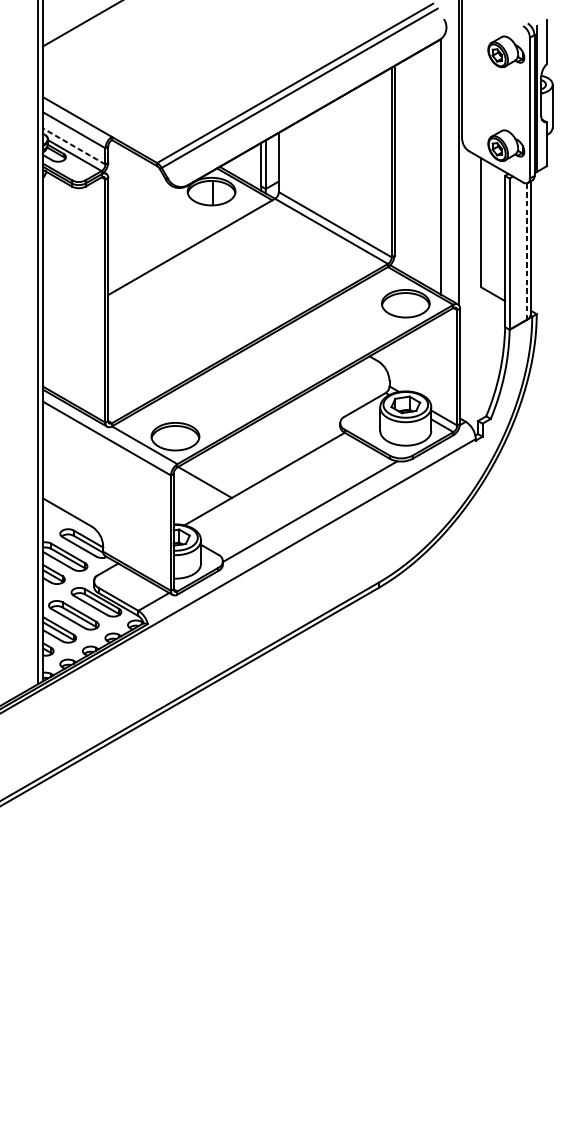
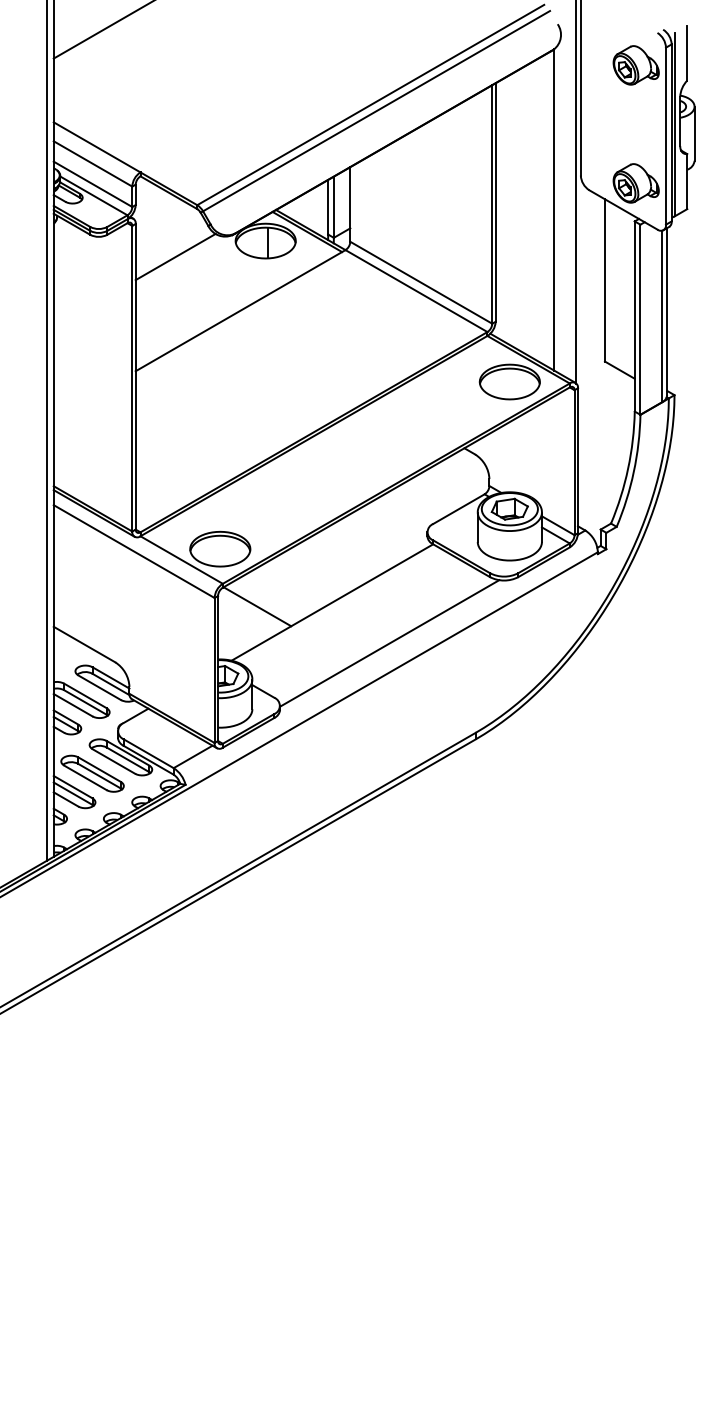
line: (73, 146) -> (92, 184), dashed -> solid
line: (139, 203) -> (175, 256), added
line: (526, 251) -> (661, 316), dashed -> solid

